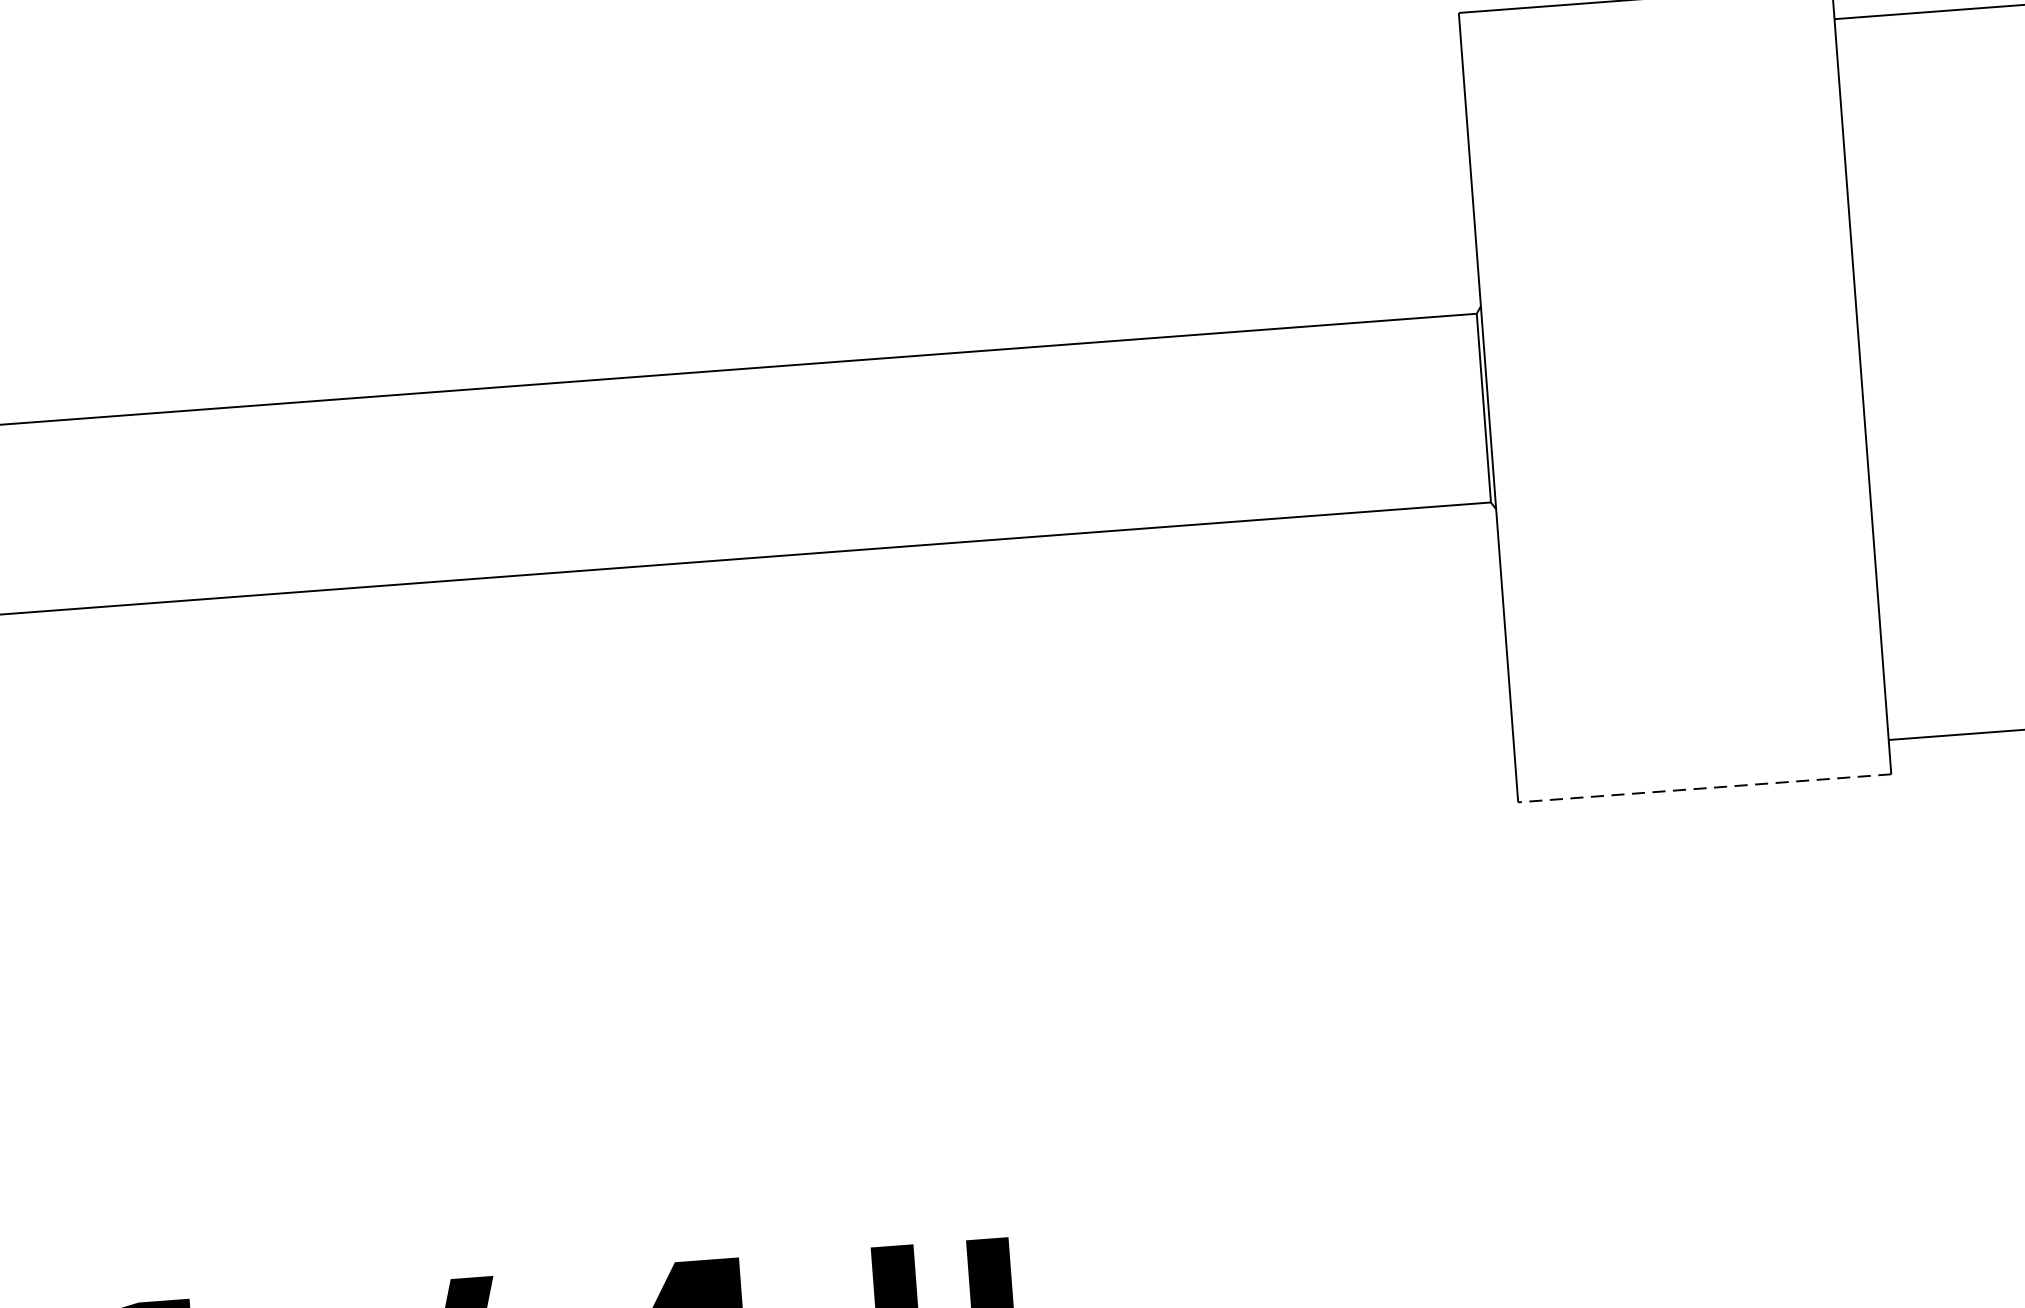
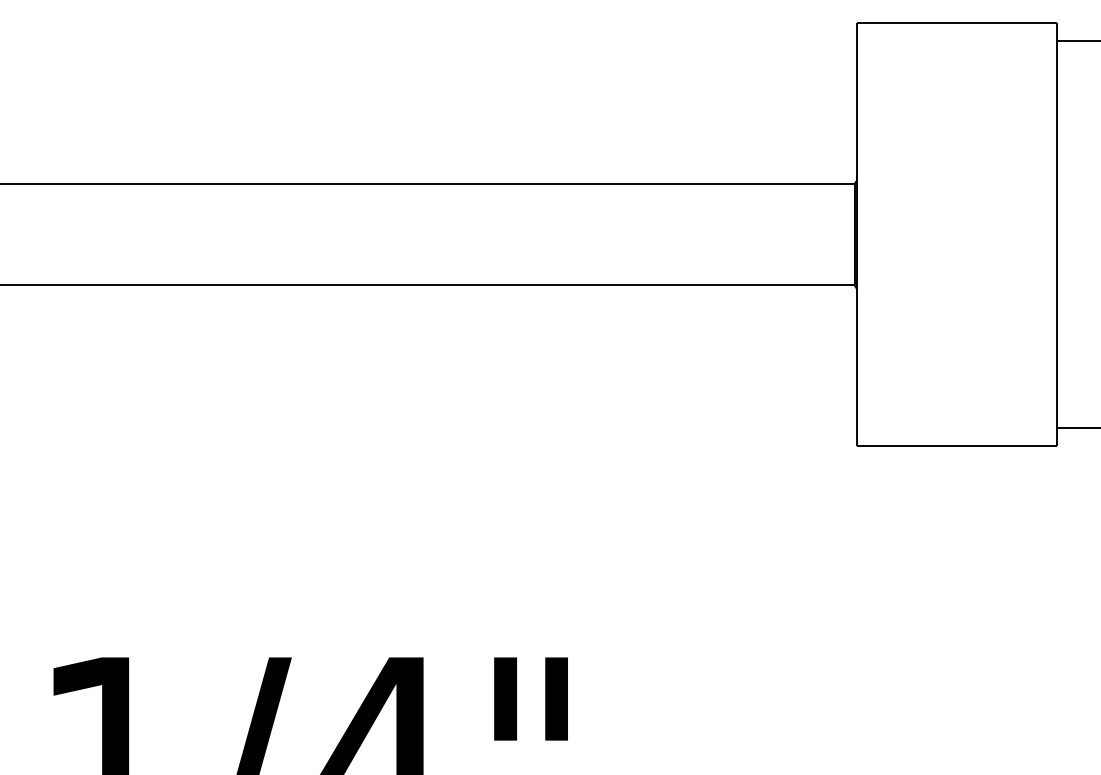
line: (1705, 788) -> (957, 446), dashed -> solid

